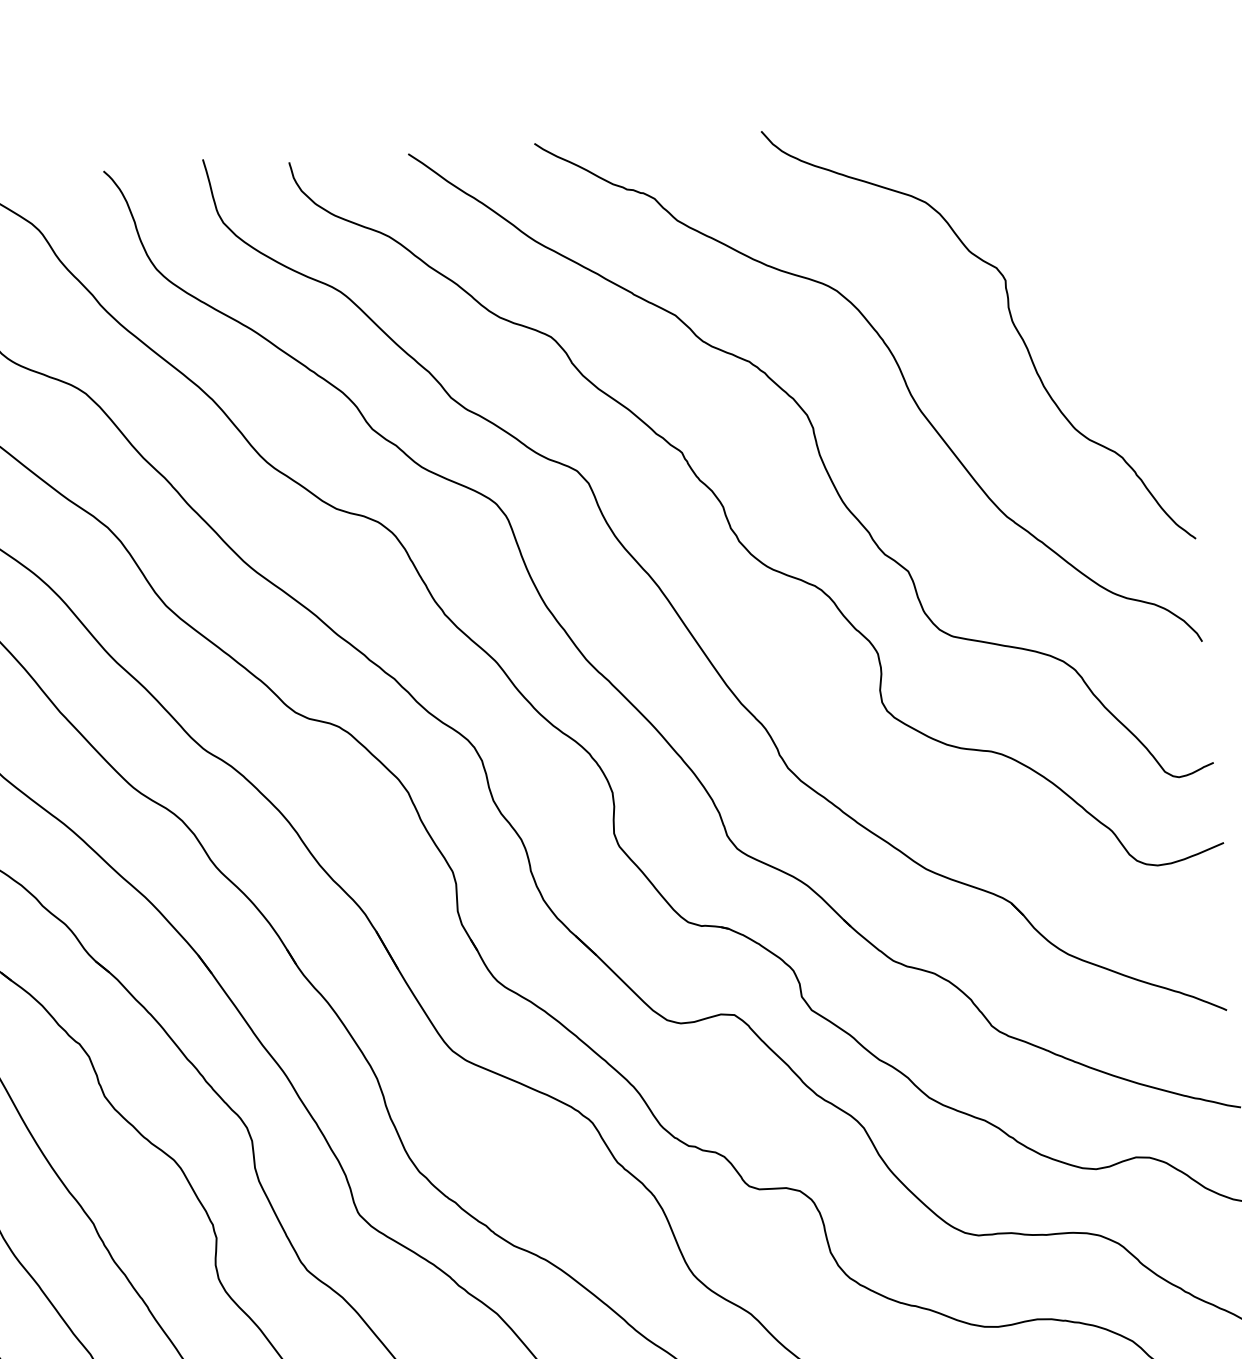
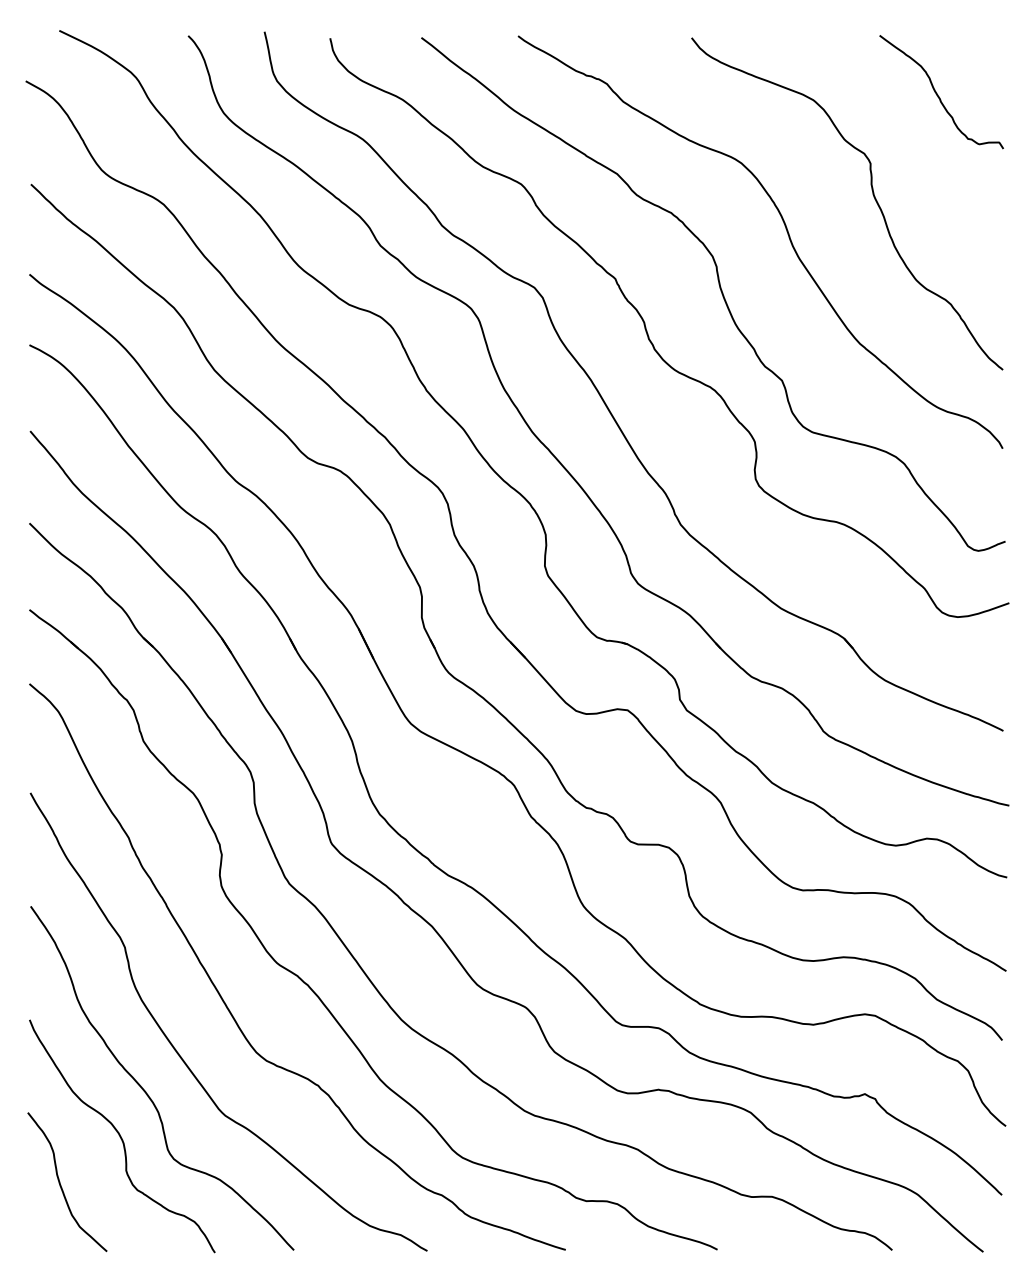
curve: (1088, 184) -> (938, 94), added

